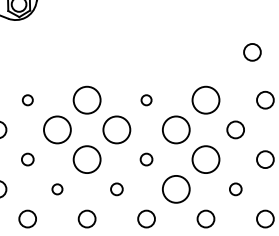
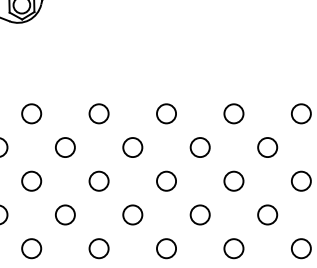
circle: (252, 52) -> (286, 59), removed
circle: (27, 99) -> (31, 113), size x1.67
circle: (86, 99) -> (98, 113), size x0.62
circle: (146, 99) -> (166, 113), size x1.67
circle: (205, 99) -> (233, 113), size x0.62
circle: (56, 129) -> (64, 147), size x0.62
circle: (116, 129) -> (132, 147), size x0.62
circle: (175, 129) -> (199, 147), size x0.62
circle: (27, 158) -> (31, 180), size x1.43
circle: (86, 158) -> (98, 180), size x0.62
circle: (146, 158) -> (166, 180), size x1.43
circle: (205, 158) -> (233, 180), size x0.62
circle: (57, 188) -> (65, 214), size x1.67
circle: (116, 188) -> (132, 214), size x1.43
circle: (175, 188) -> (199, 214), size x0.62
circle: (235, 188) -> (267, 214), size x1.43

